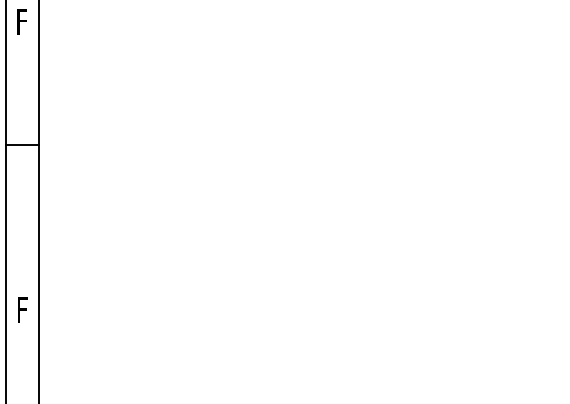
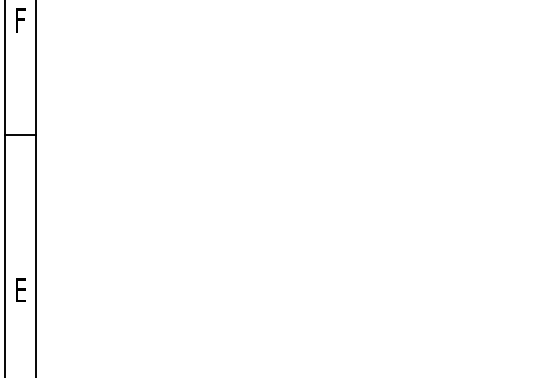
text: (23, 311) -> (21, 291), F -> E

